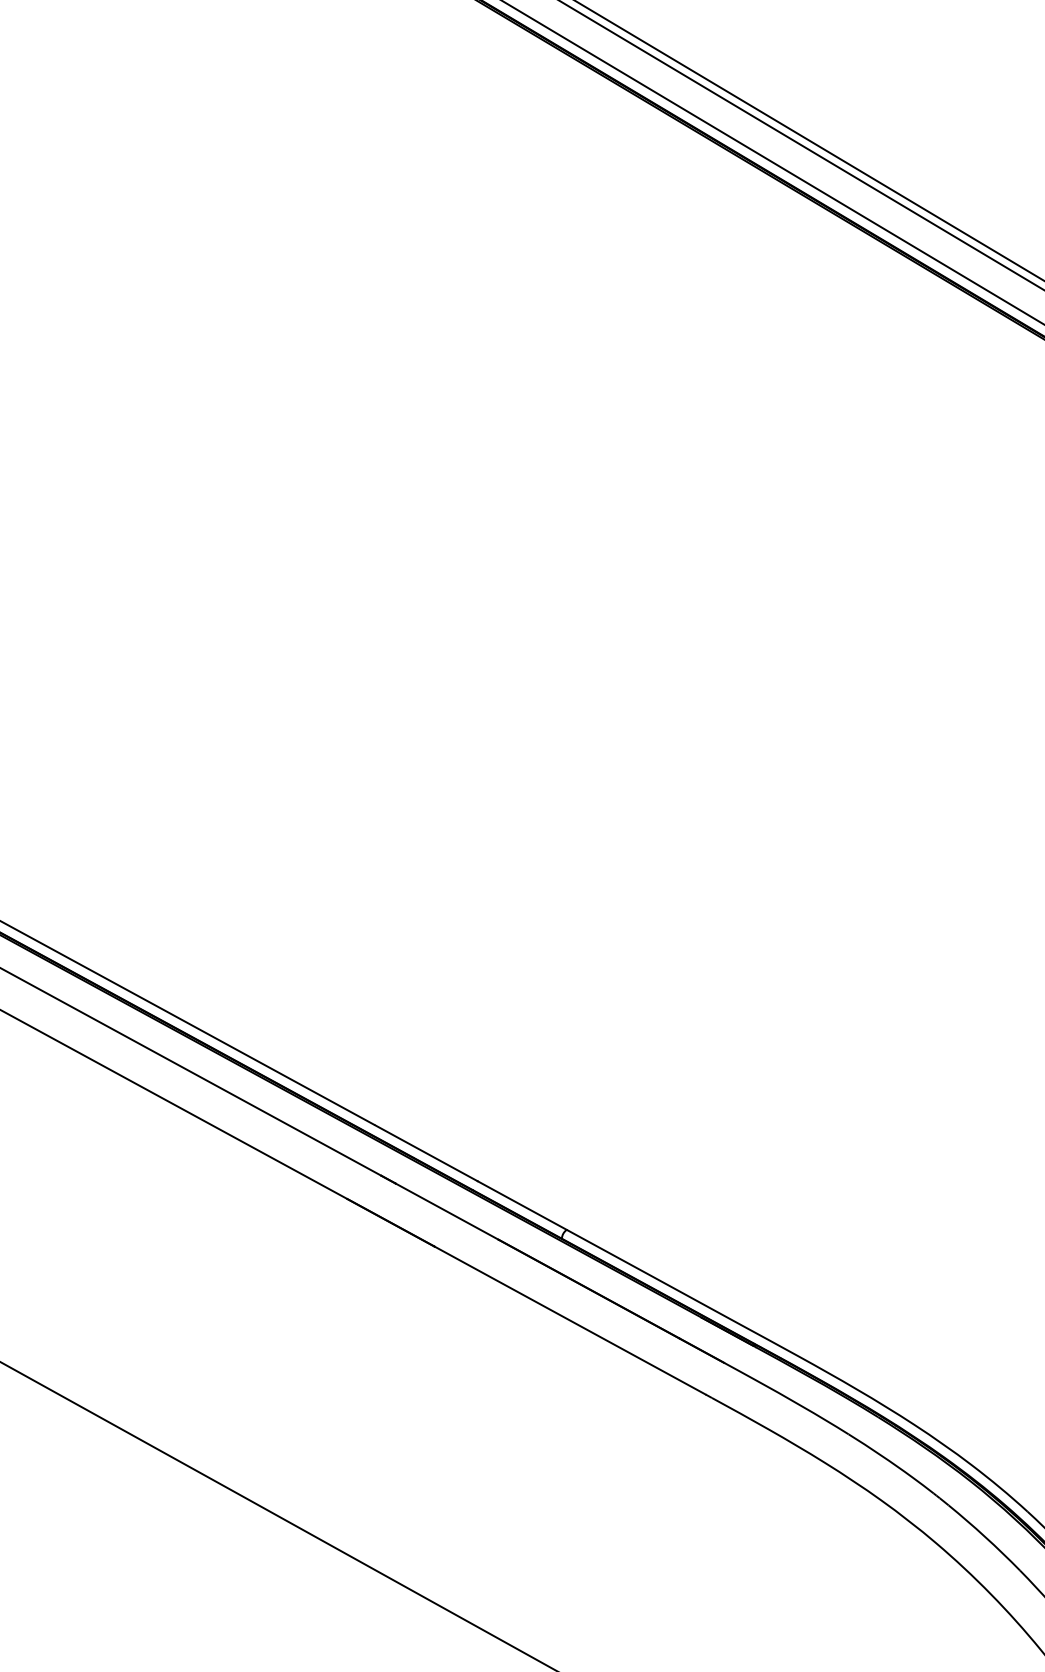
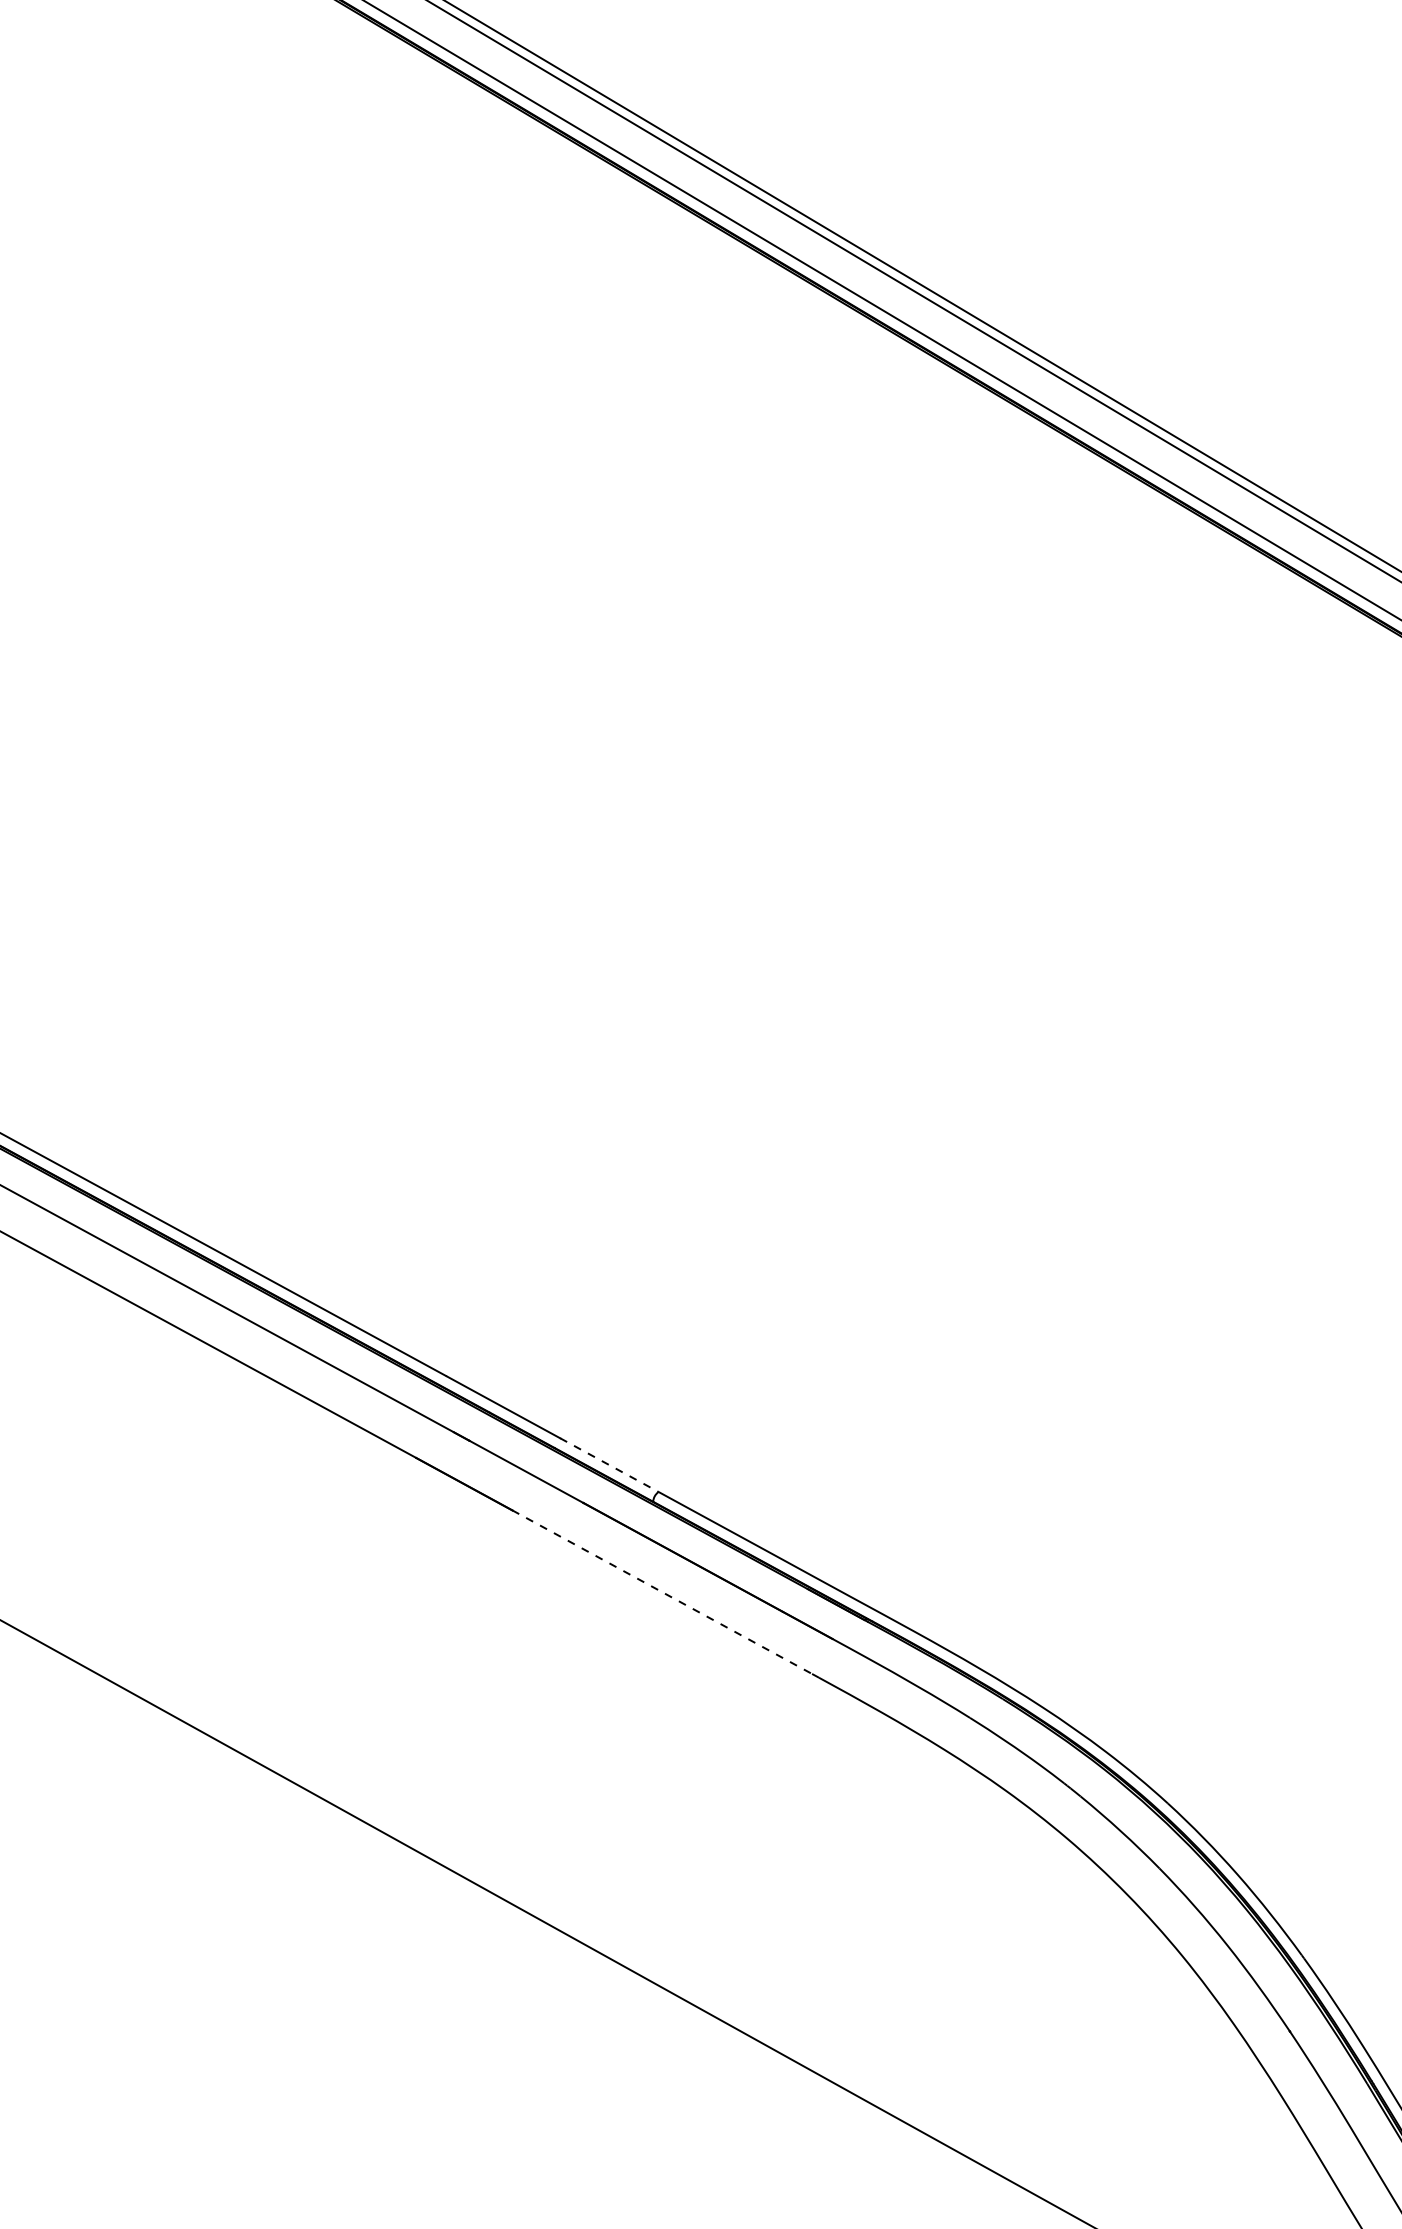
line: (522, 1205) -> (609, 1465), solid -> dashed
line: (570, 1320) -> (662, 1592), solid -> dashed

